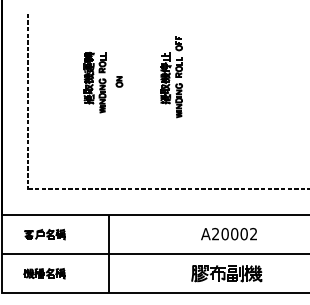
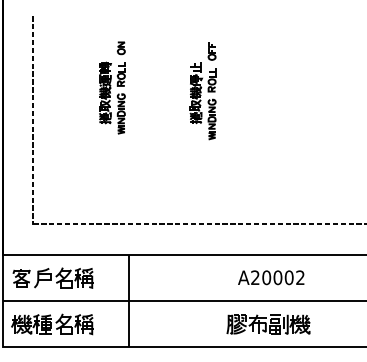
part: (118, 82) -> (120, 48), moved
part: (44, 233) -> (52, 277), size x1.67
part: (44, 273) -> (52, 324), size x1.67

